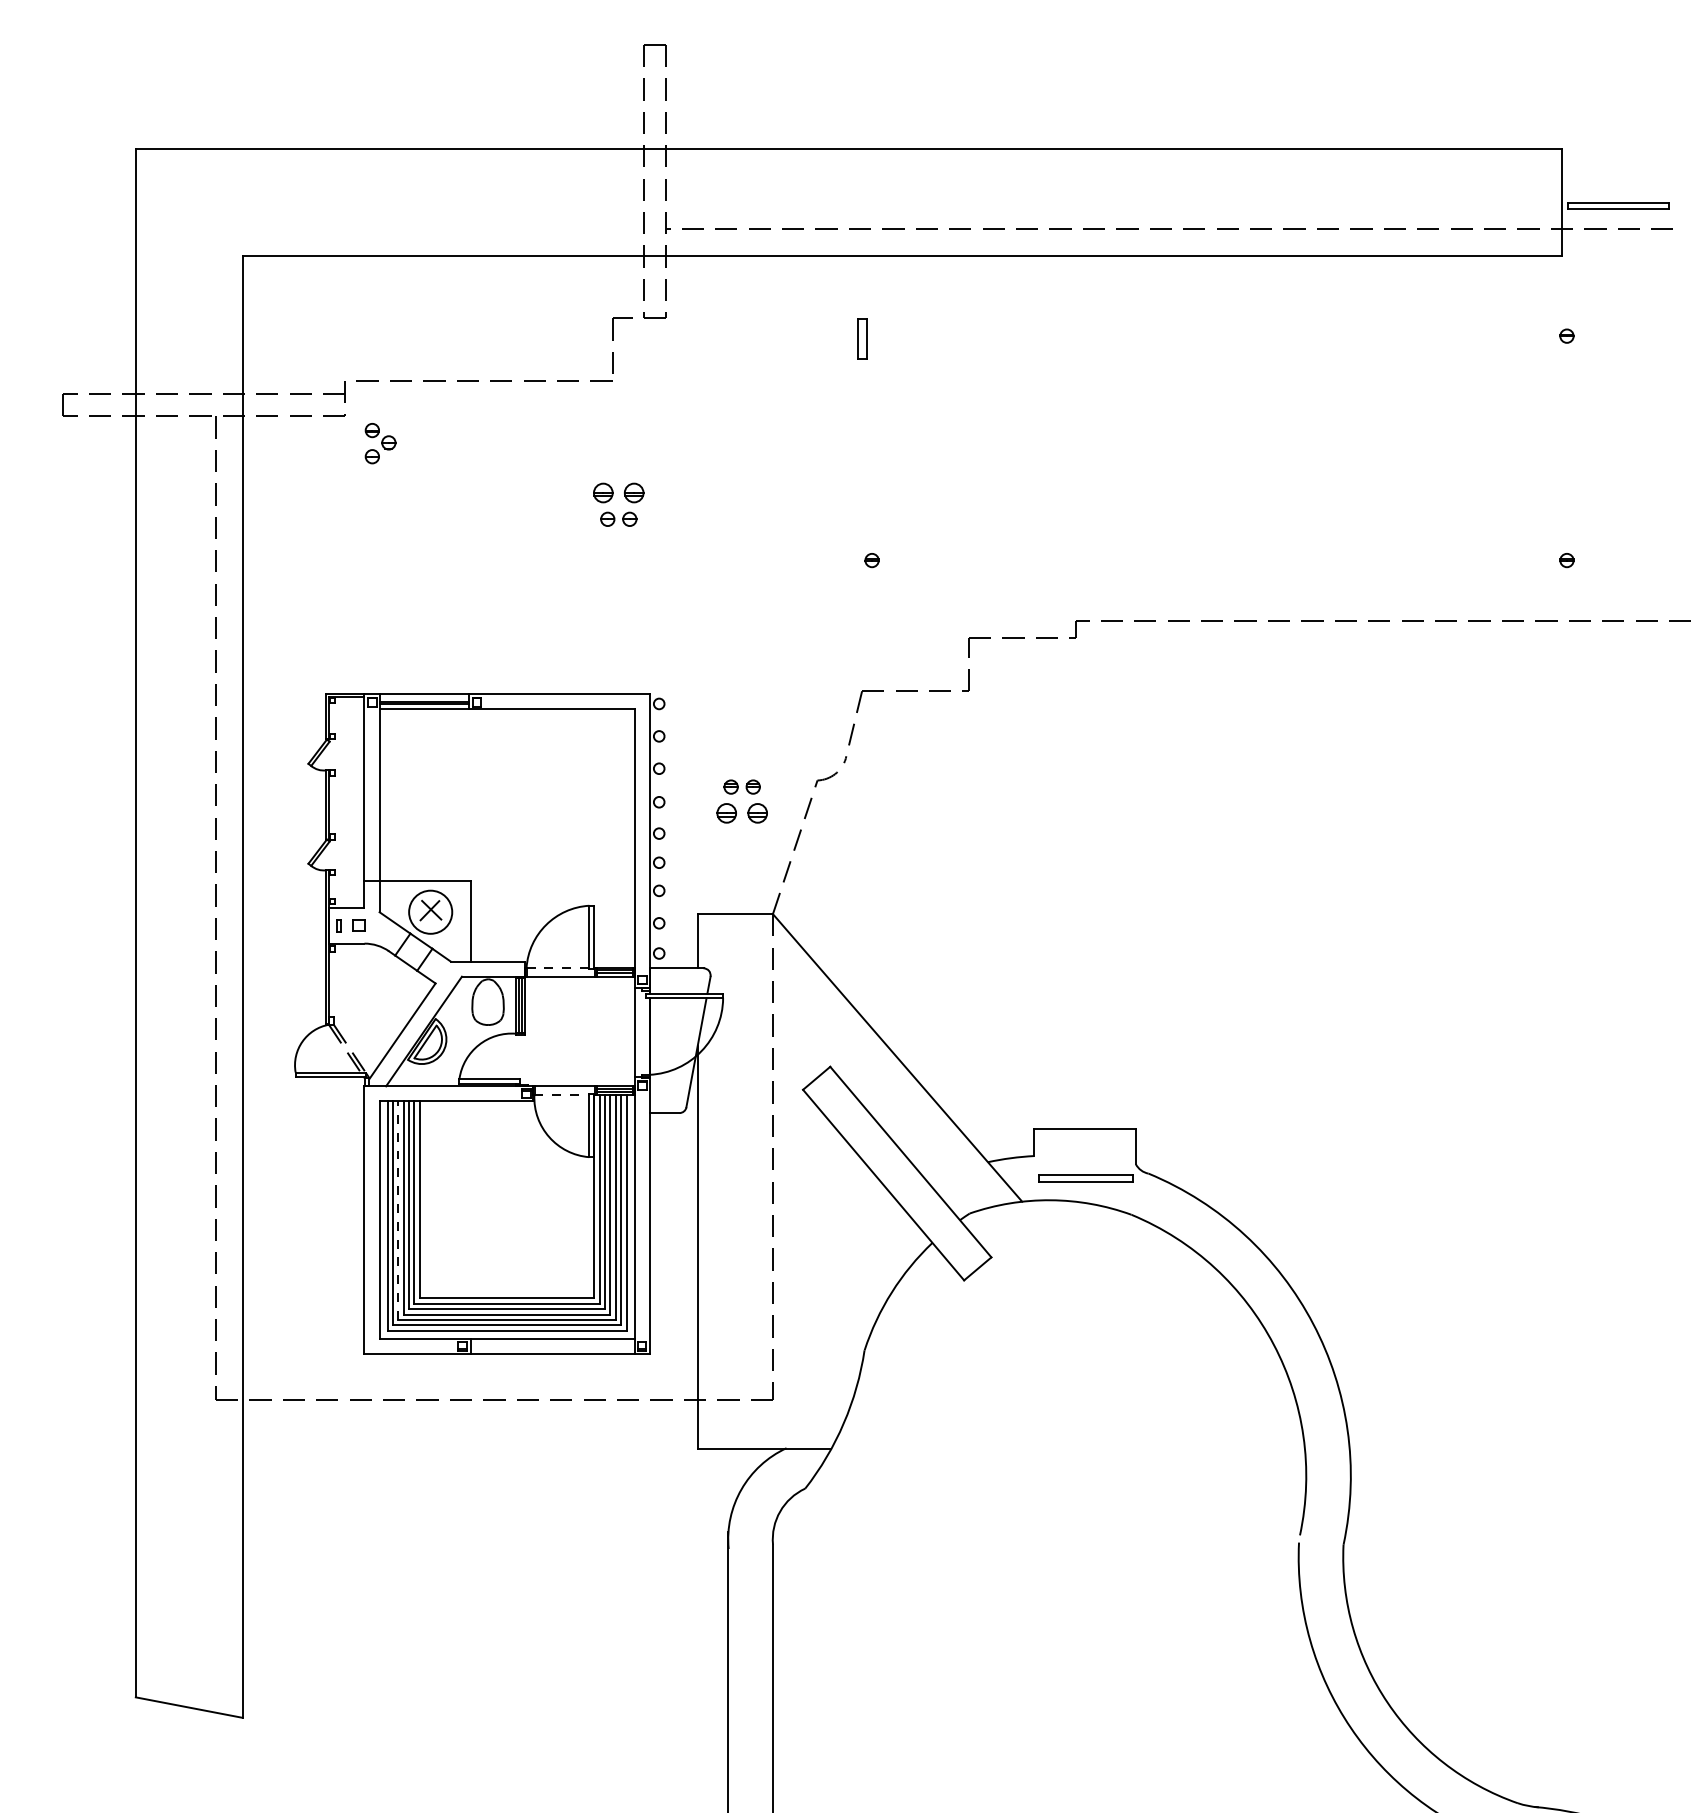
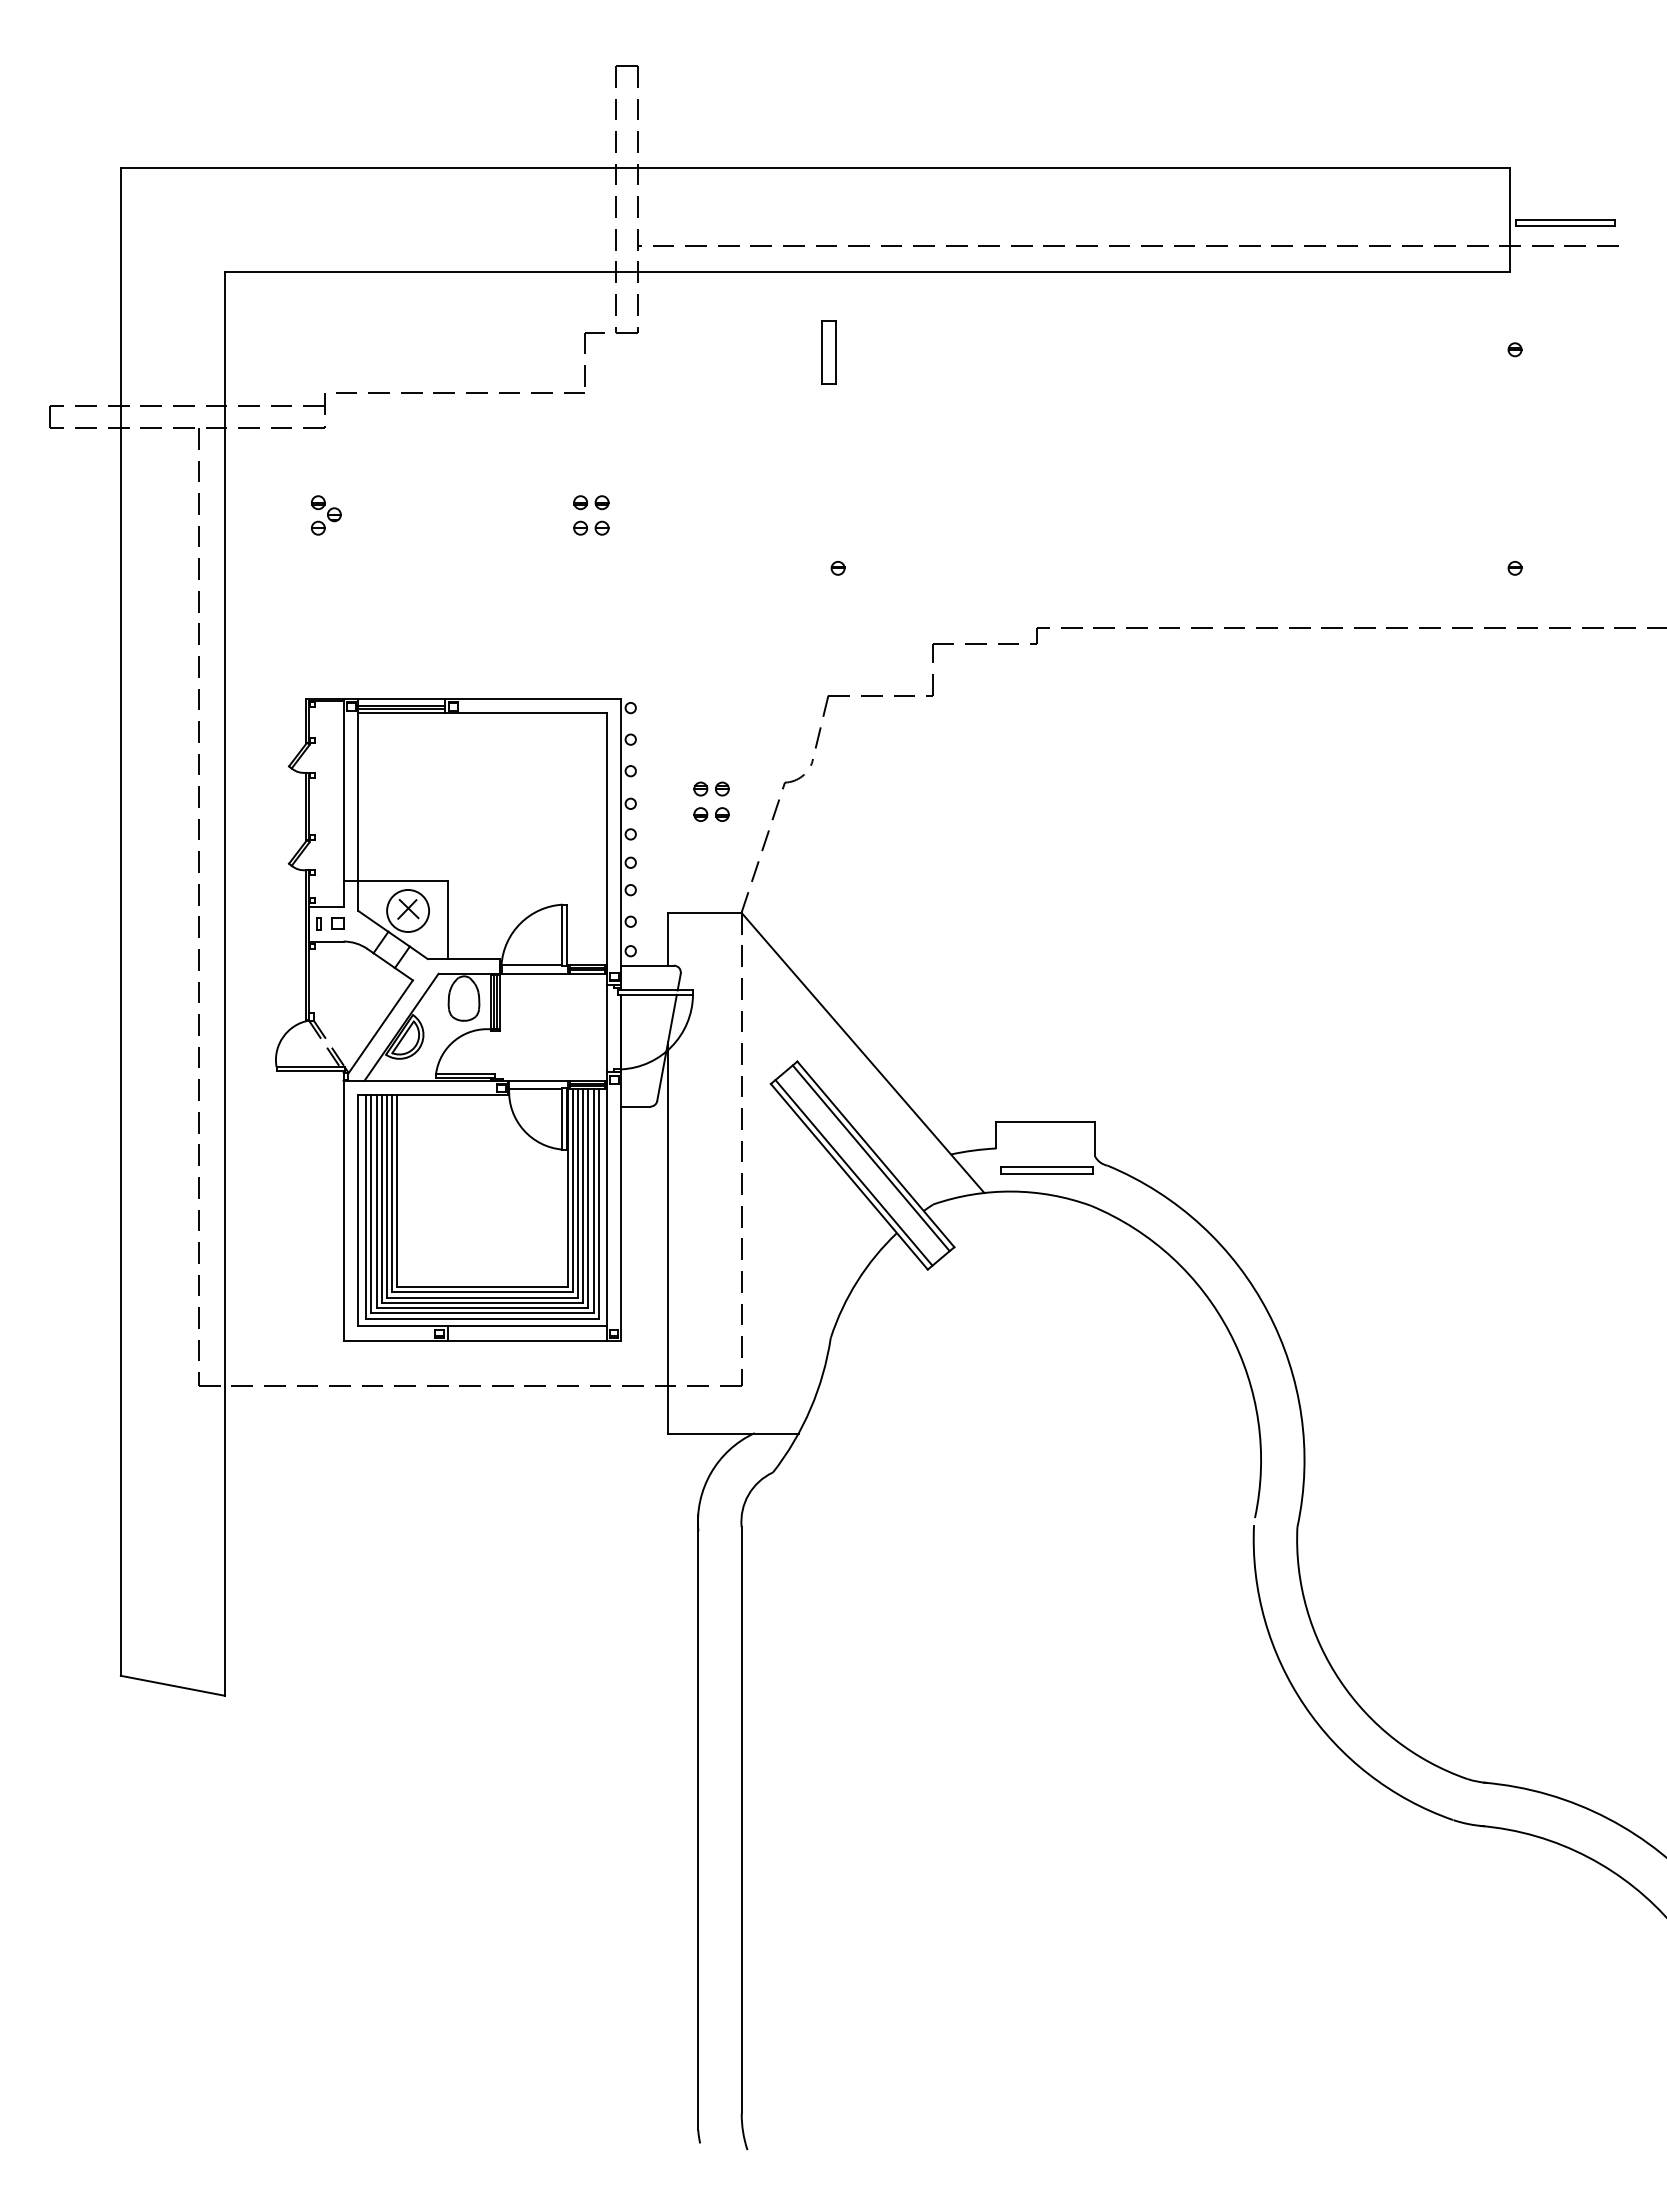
part: (862, 338) -> (828, 352), size x1.67
part: (380, 443) -> (326, 515), moved
part: (618, 492) -> (591, 502), size x0.71
part: (742, 813) -> (711, 814), size x0.71
line: (558, 968) -> (532, 965), dashed -> solid
line: (561, 1095) -> (535, 1089), dashed -> solid
line: (905, 1166) -> (870, 1158), added
line: (887, 1180) -> (853, 1172), added
line: (398, 1210) -> (376, 1201), dashed -> solid

